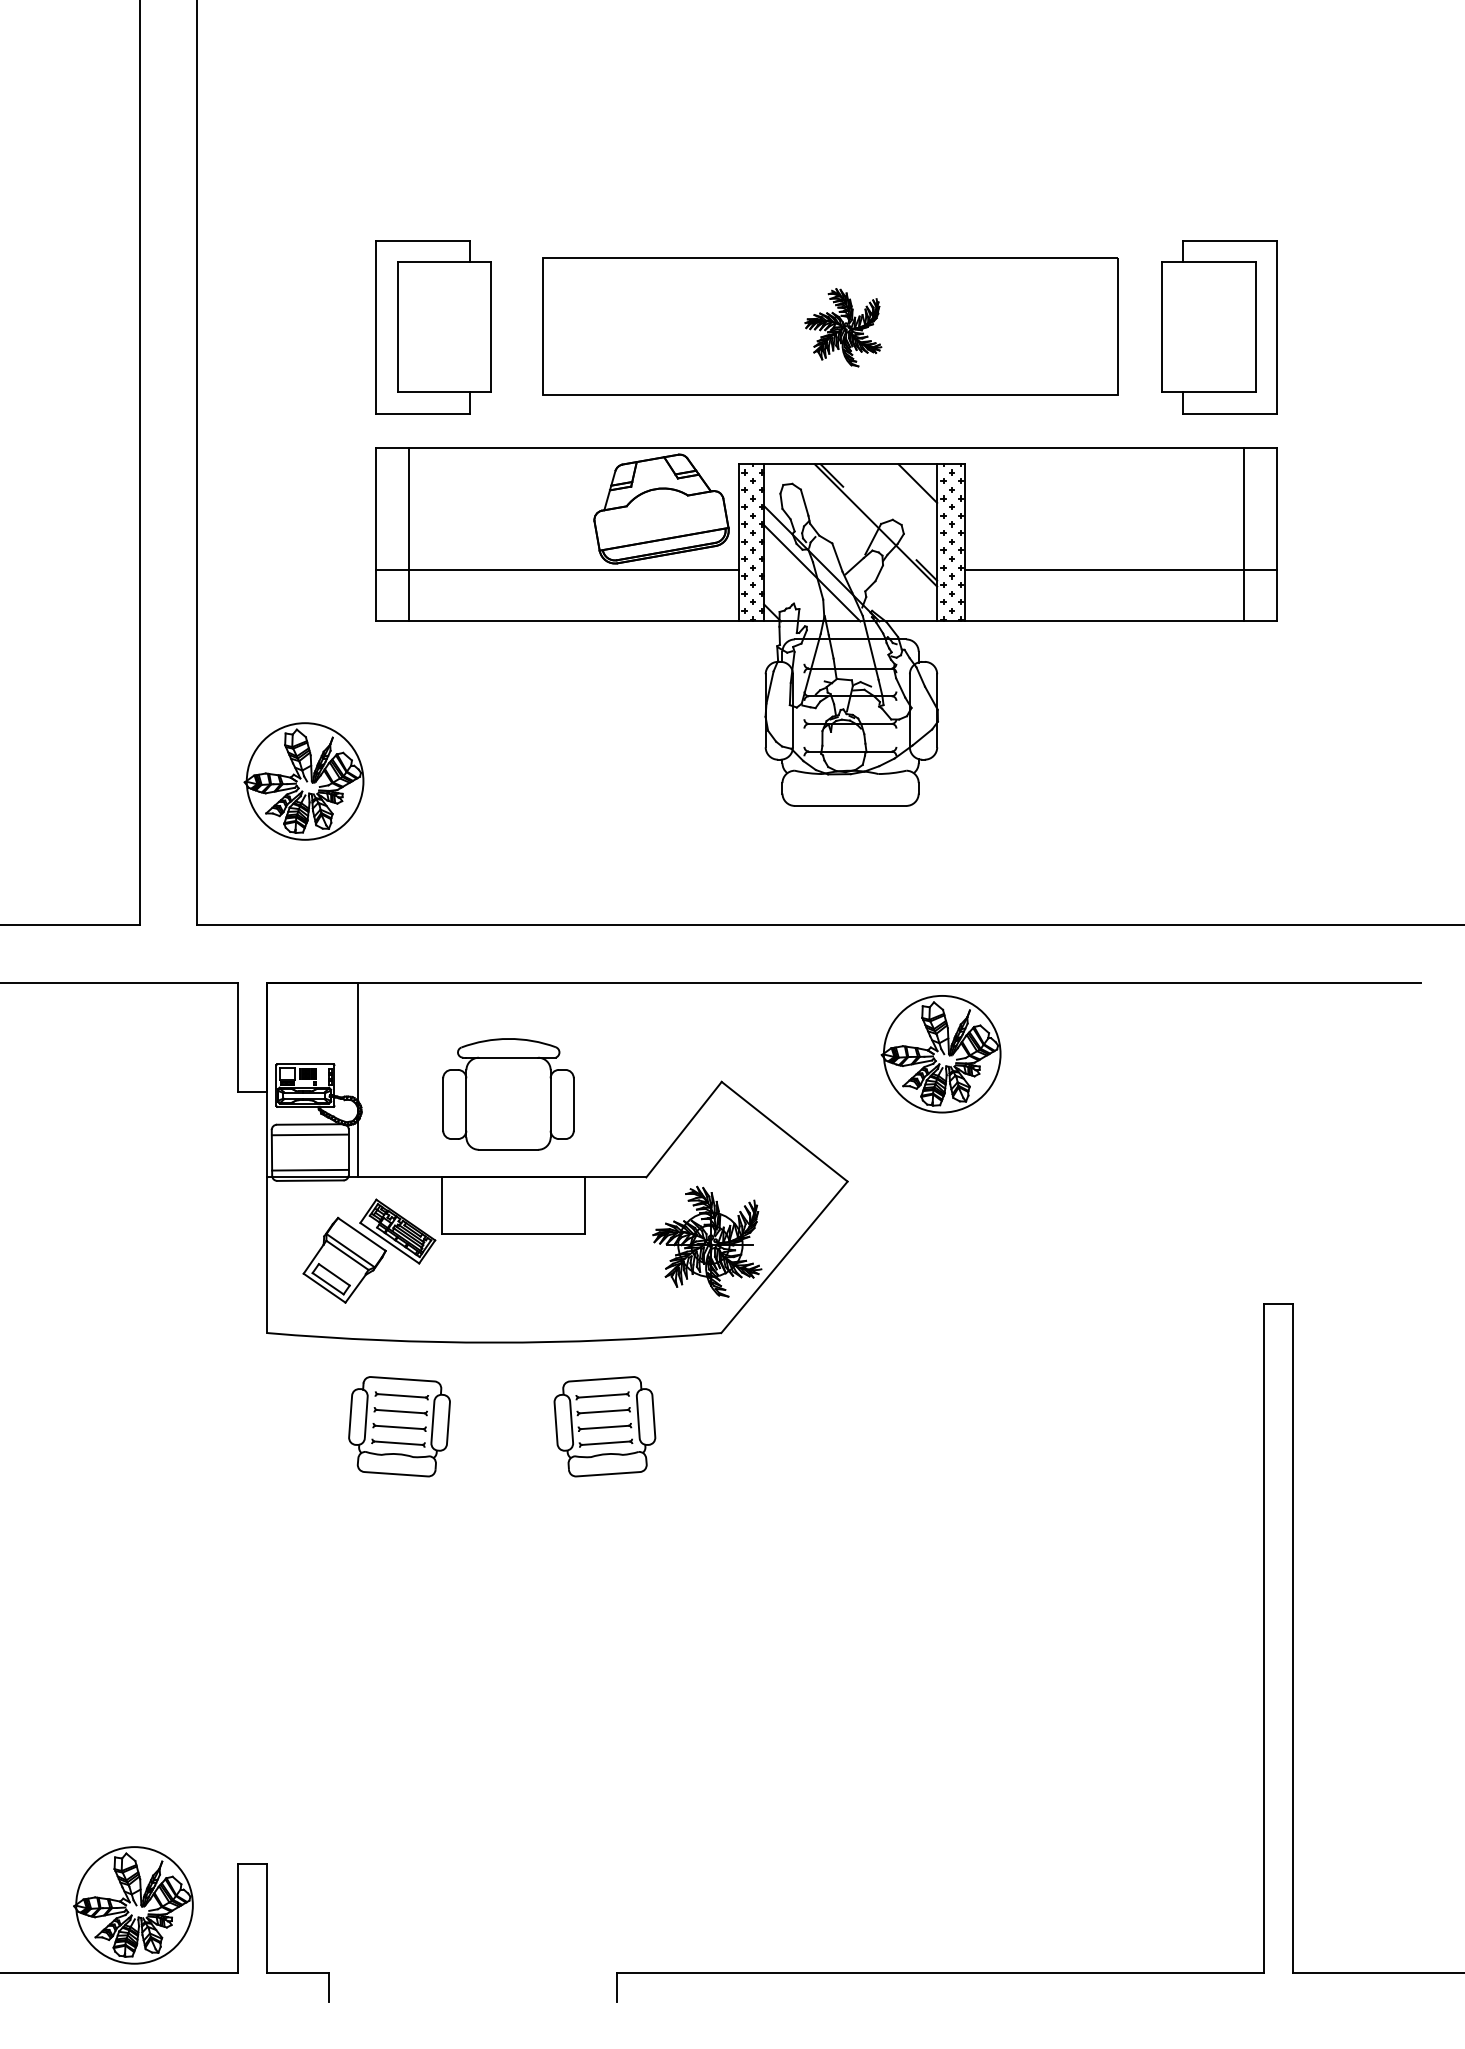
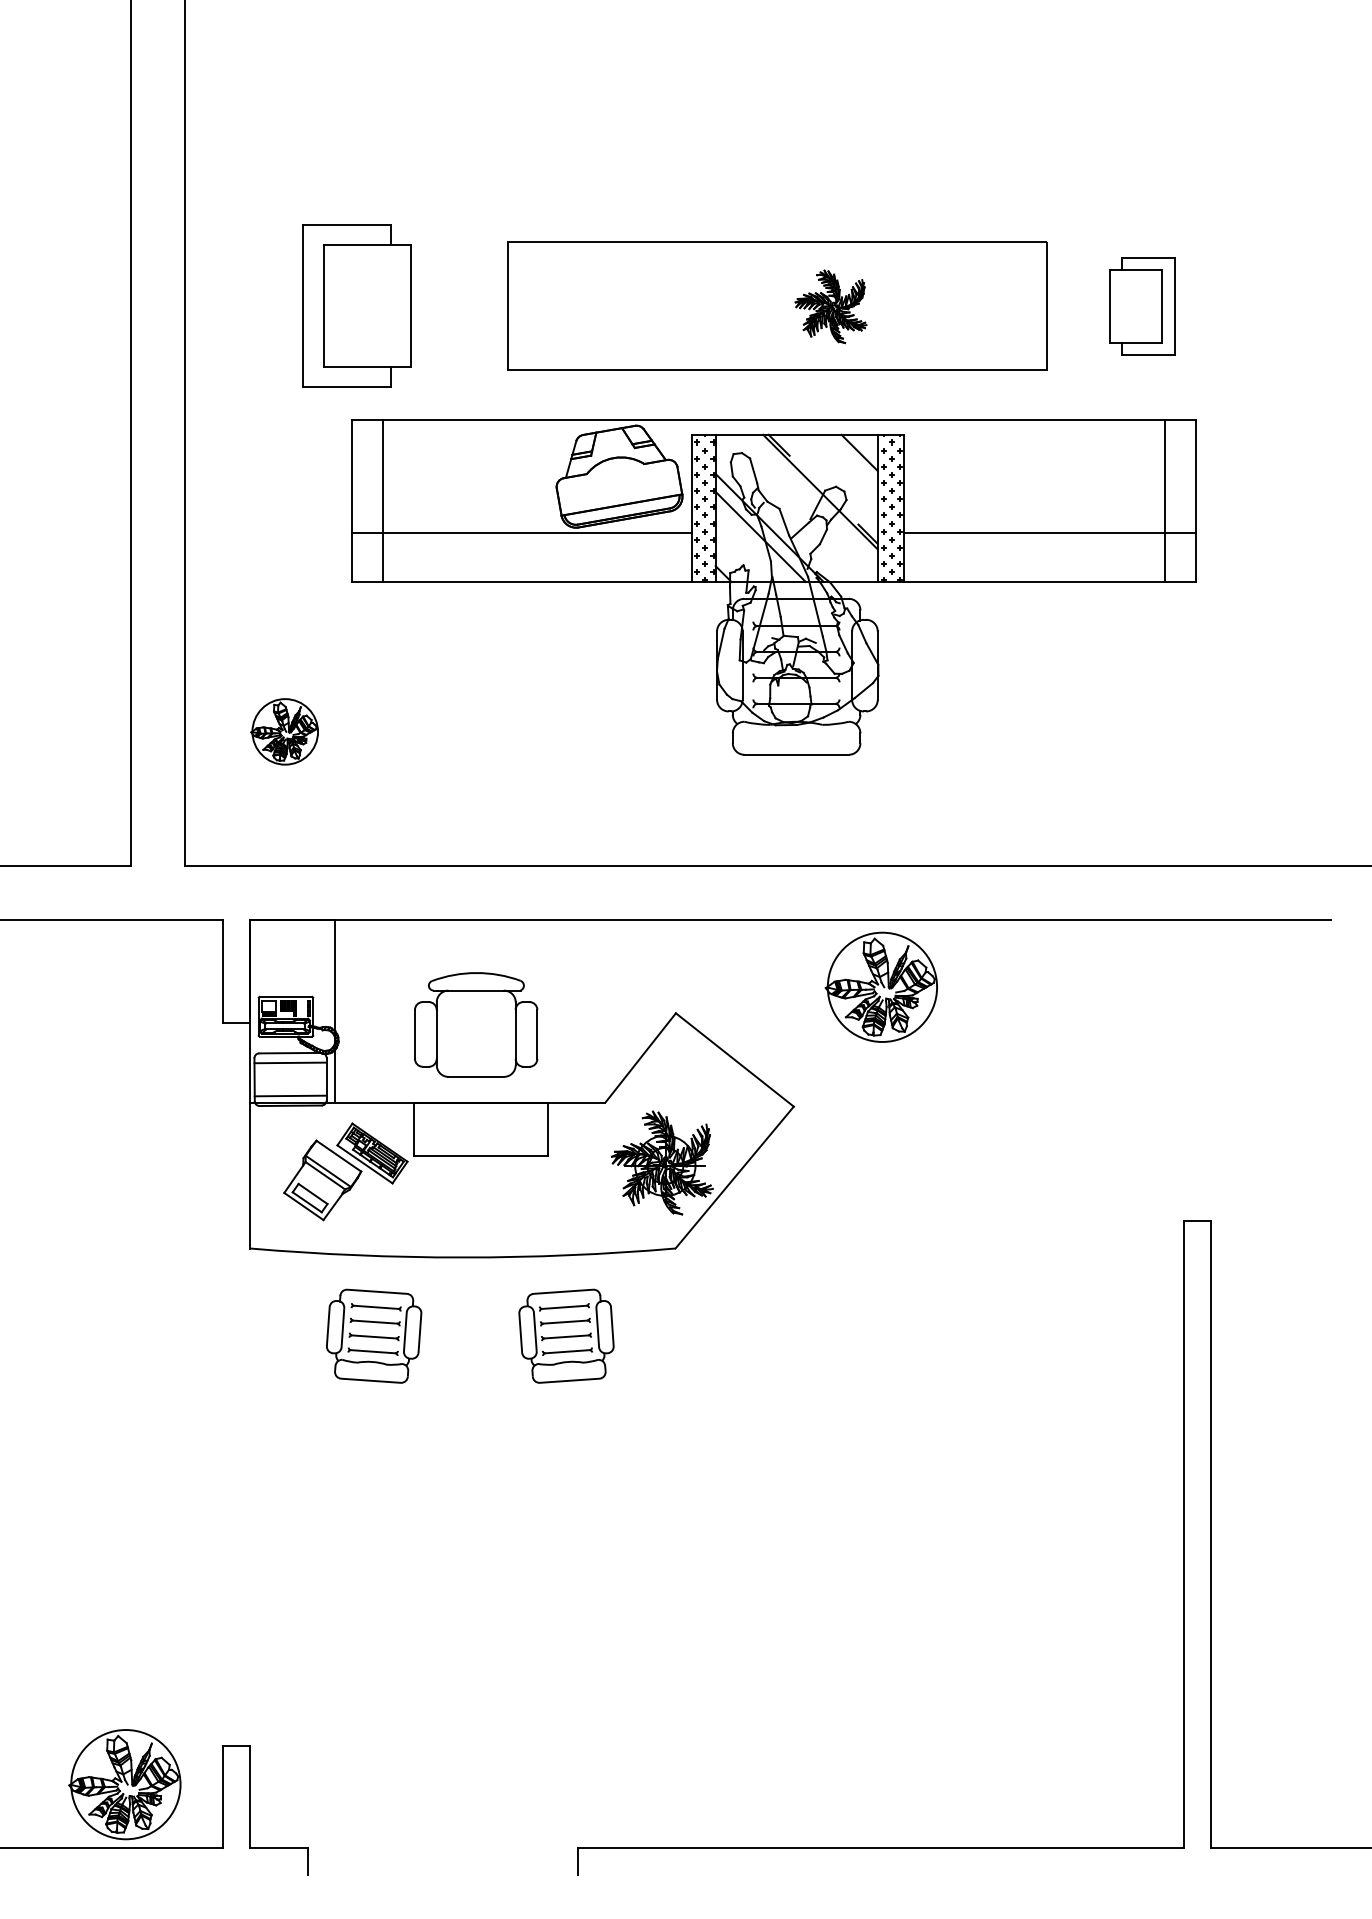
part: (433, 327) -> (357, 306), moved
part: (843, 327) -> (831, 306), moved
part: (1219, 327) -> (1142, 306), size x0.6
part: (303, 781) -> (284, 731), size x0.6

